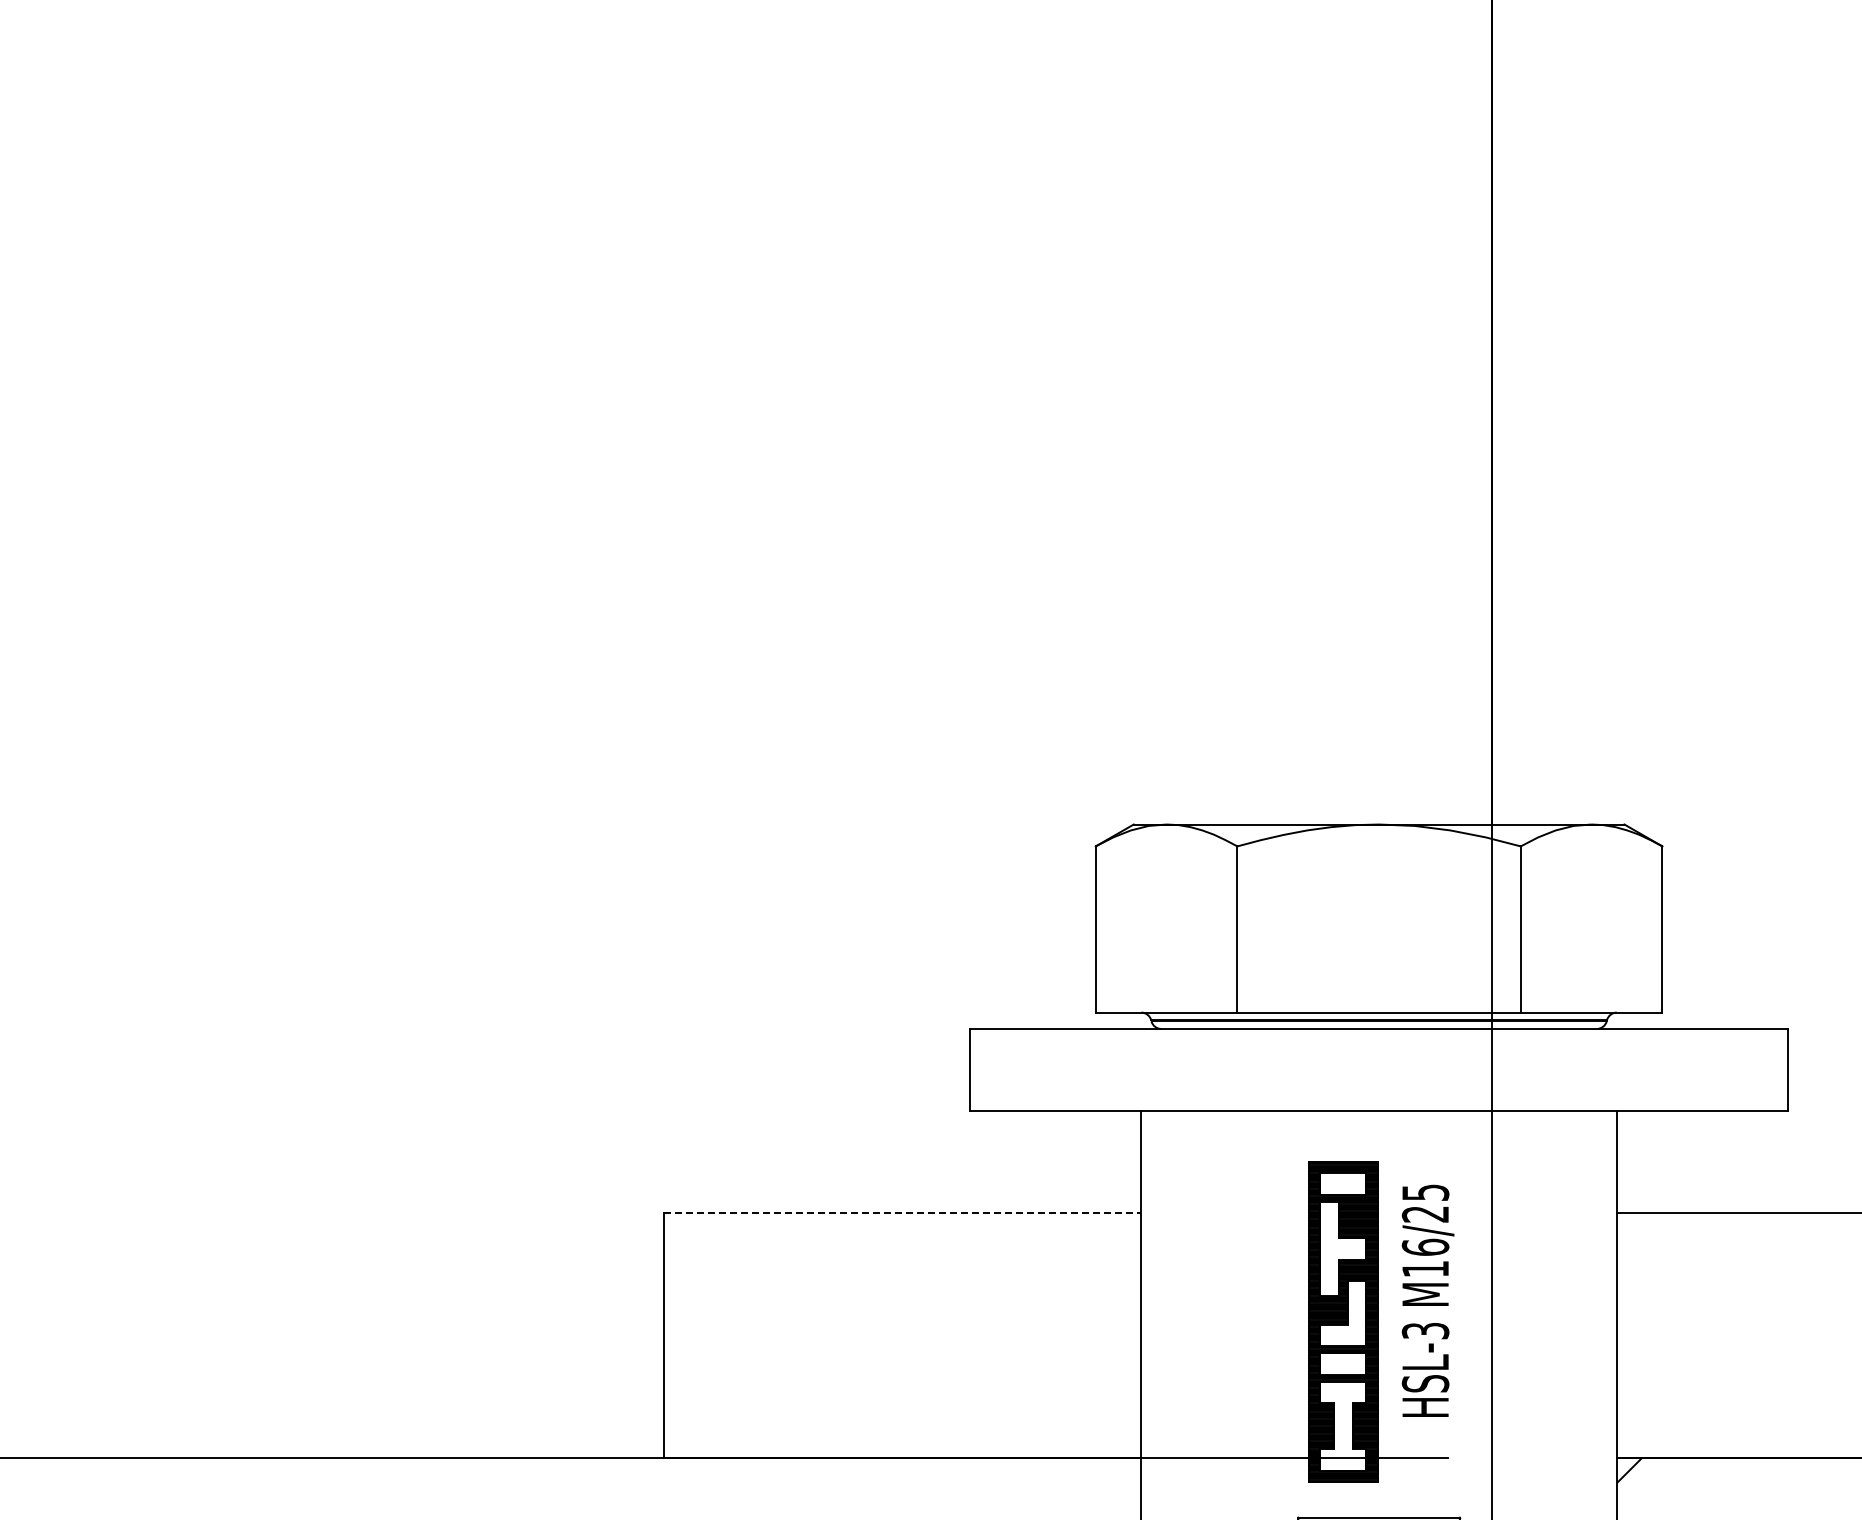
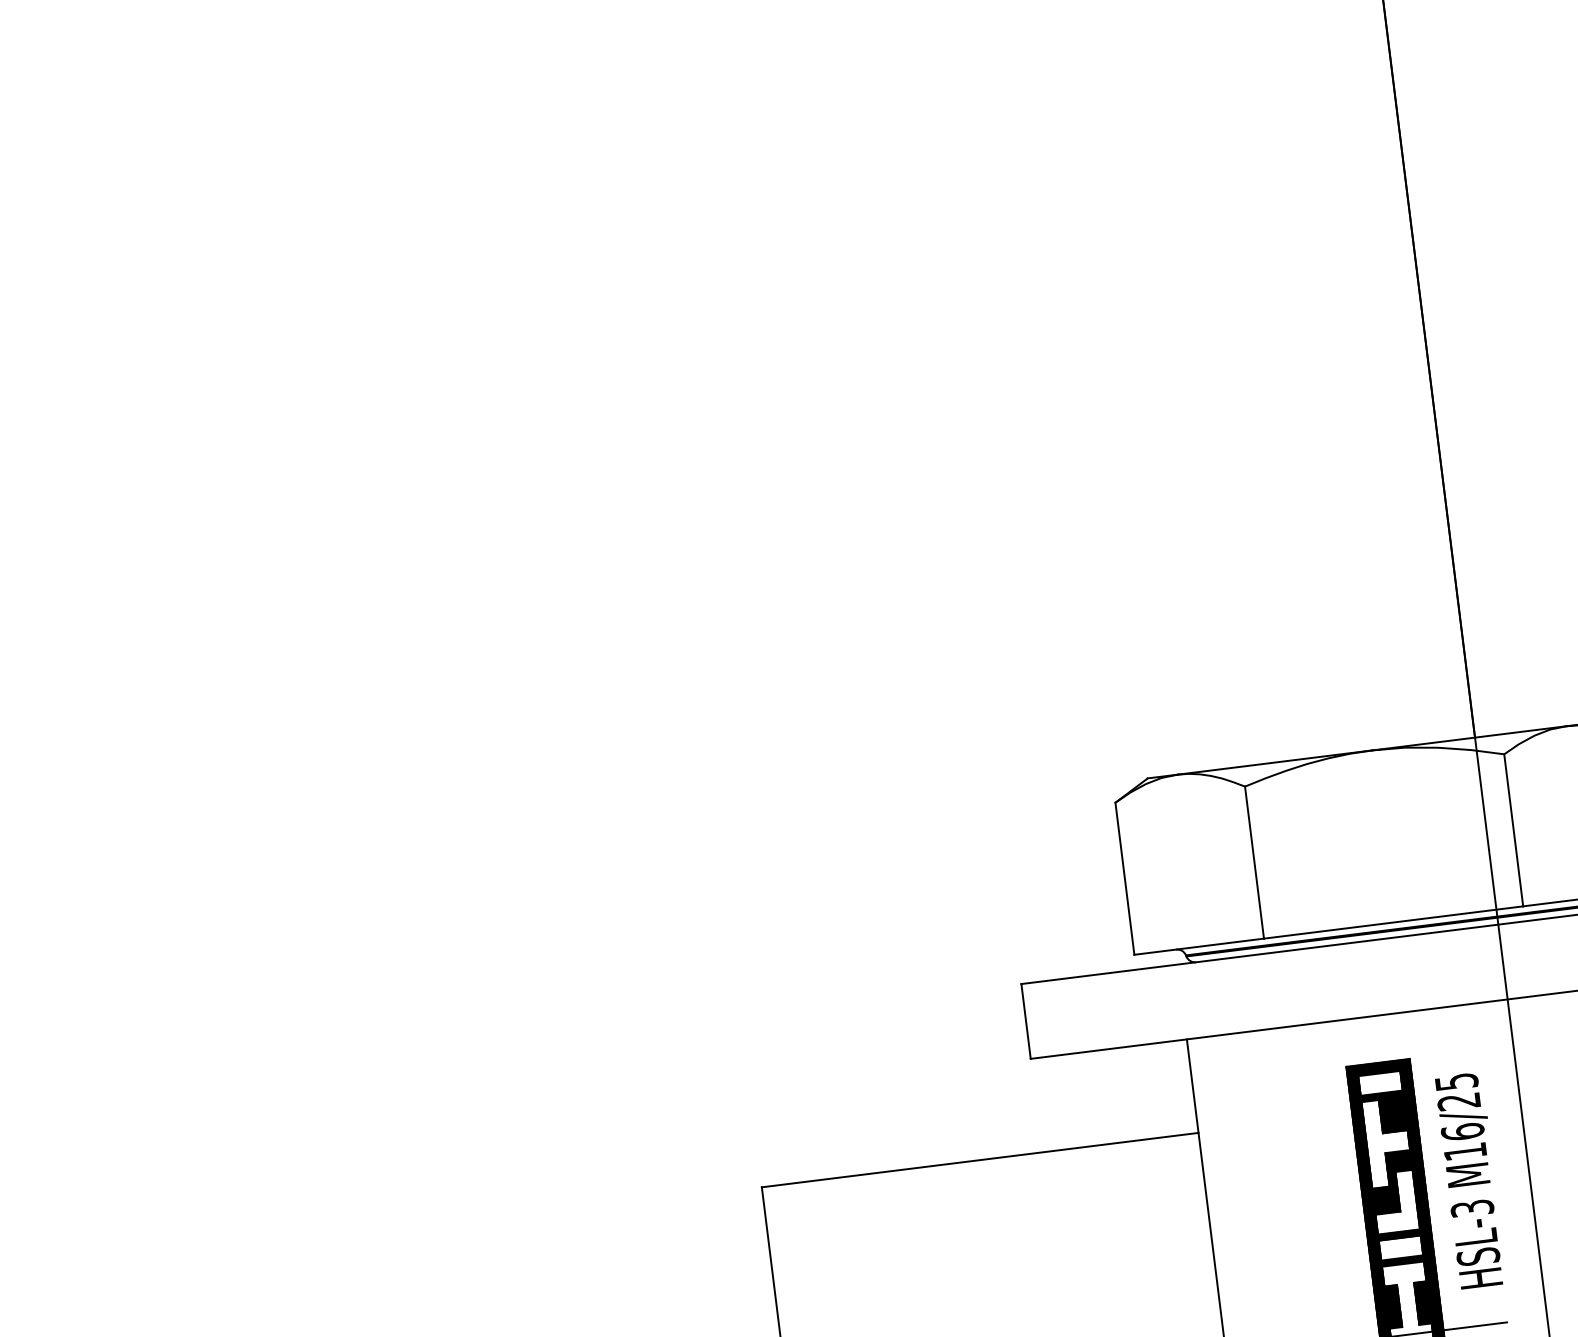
line: (902, 1212) -> (980, 1159), dashed -> solid

